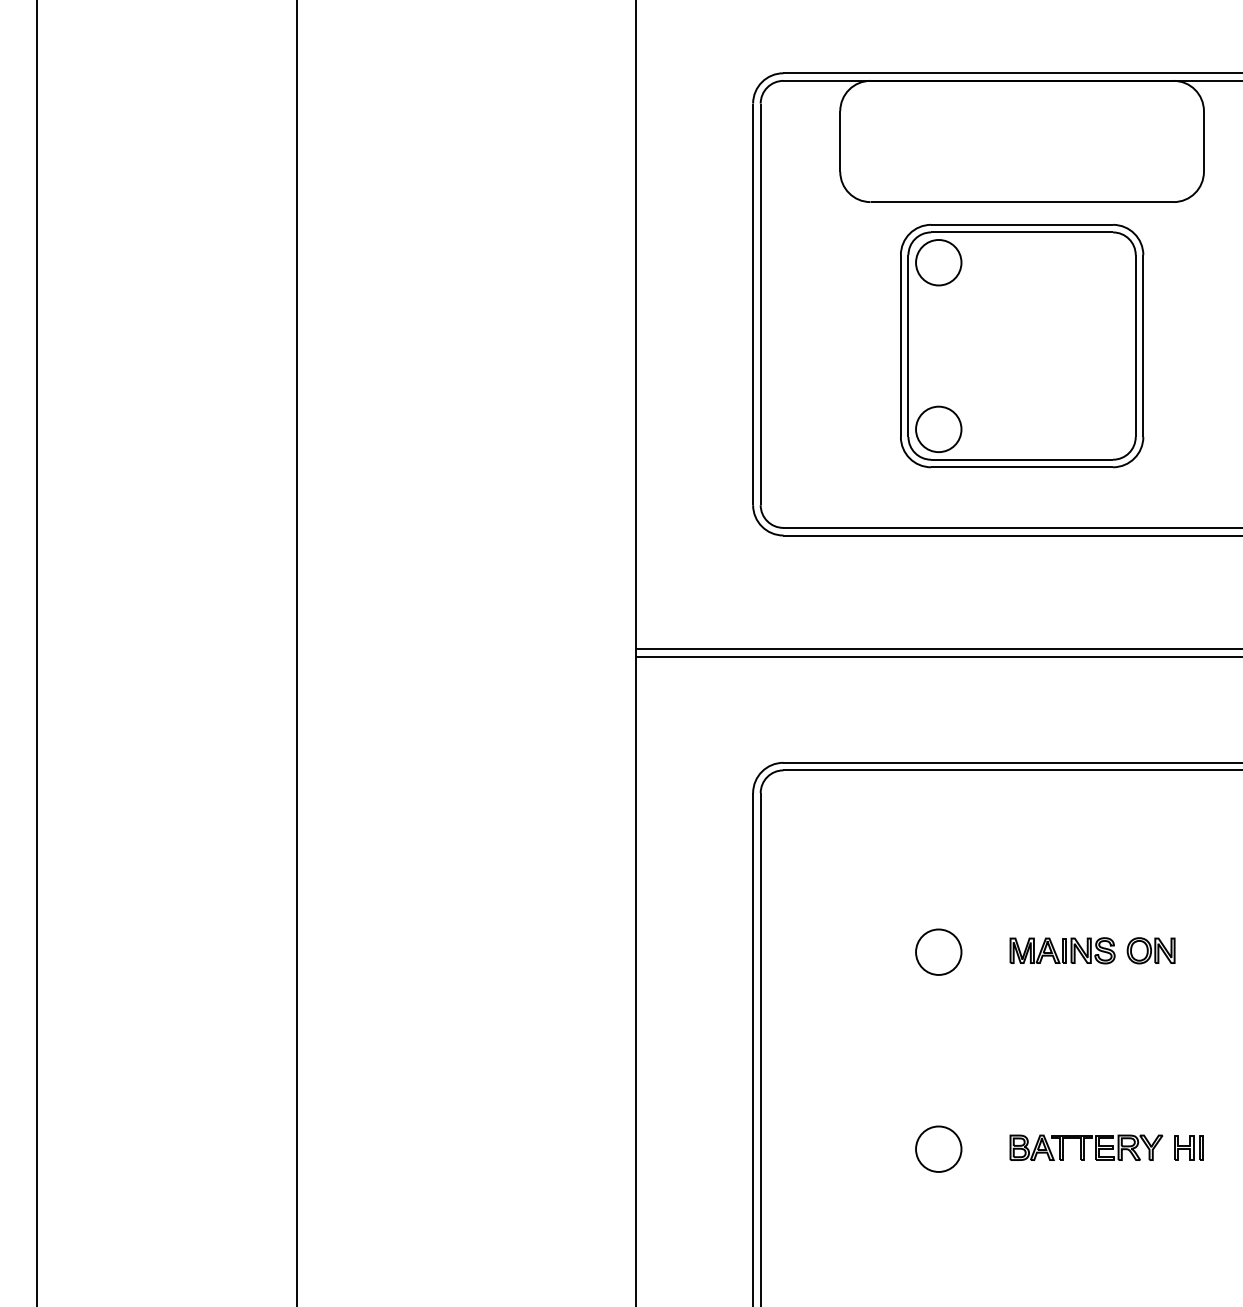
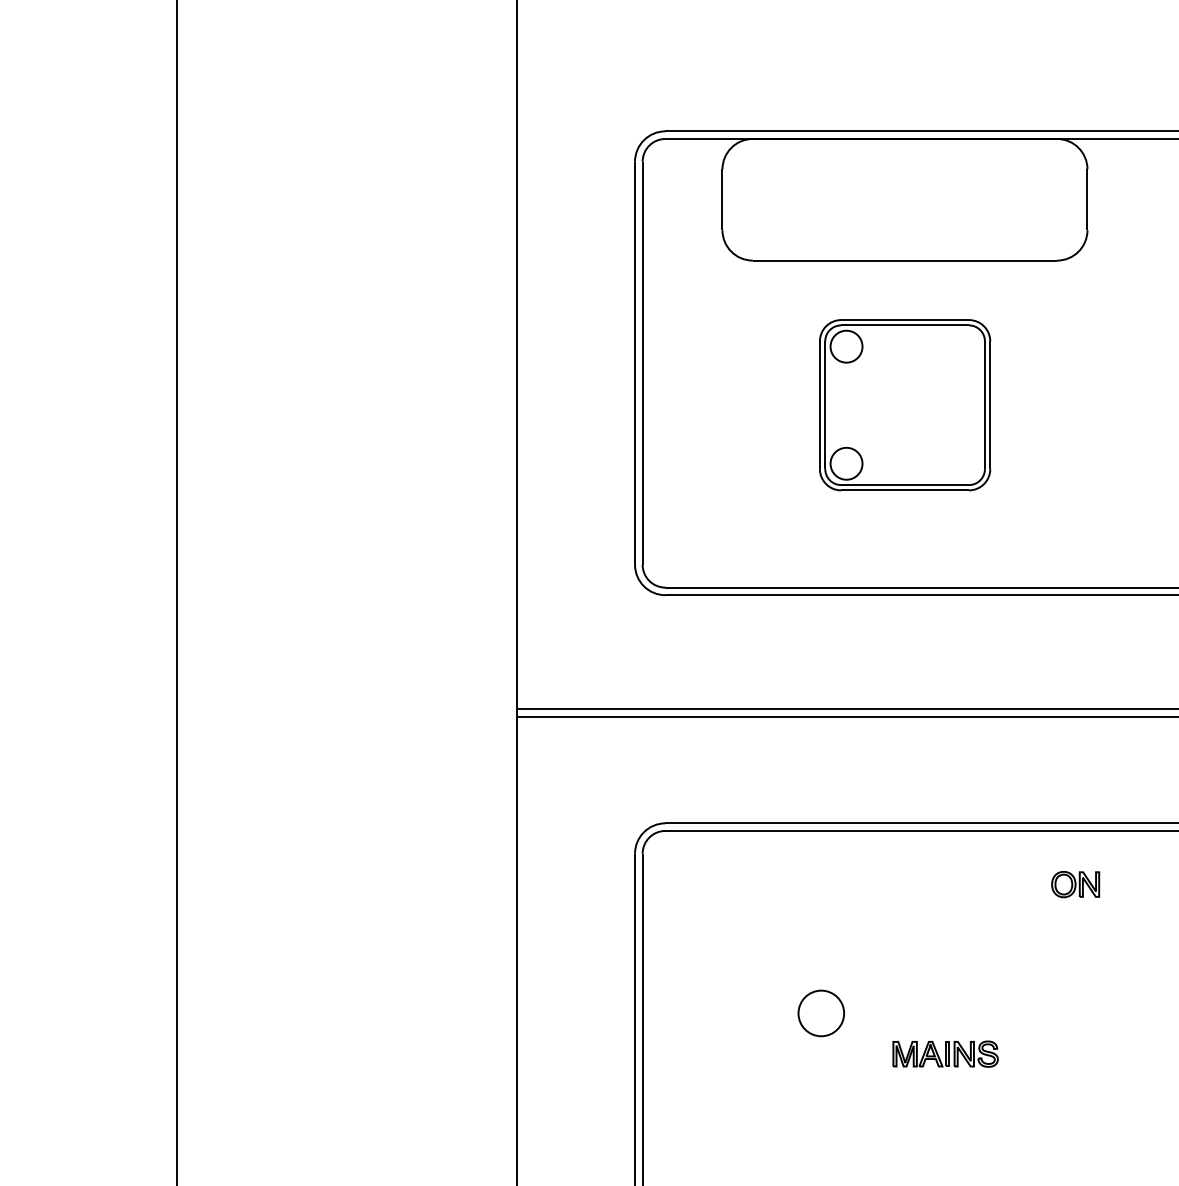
part: (1022, 346) -> (905, 405), size x0.7
part: (1062, 950) -> (945, 1053), moved
part: (1150, 950) -> (1074, 884), moved

